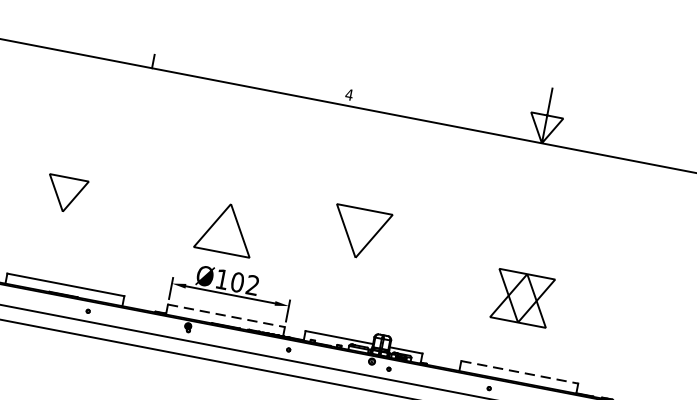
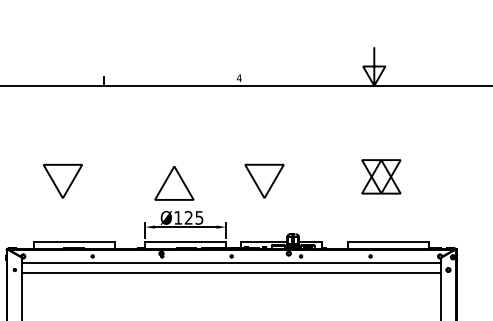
part: (65, 193) -> (62, 180), size x1.43
part: (360, 232) -> (264, 180), moved
text: (244, 283) -> (193, 217), Ø102 -> Ø125
part: (522, 297) -> (381, 176), moved
line: (226, 315) -> (185, 241), dashed -> solid
line: (519, 371) -> (388, 241), dashed -> solid

